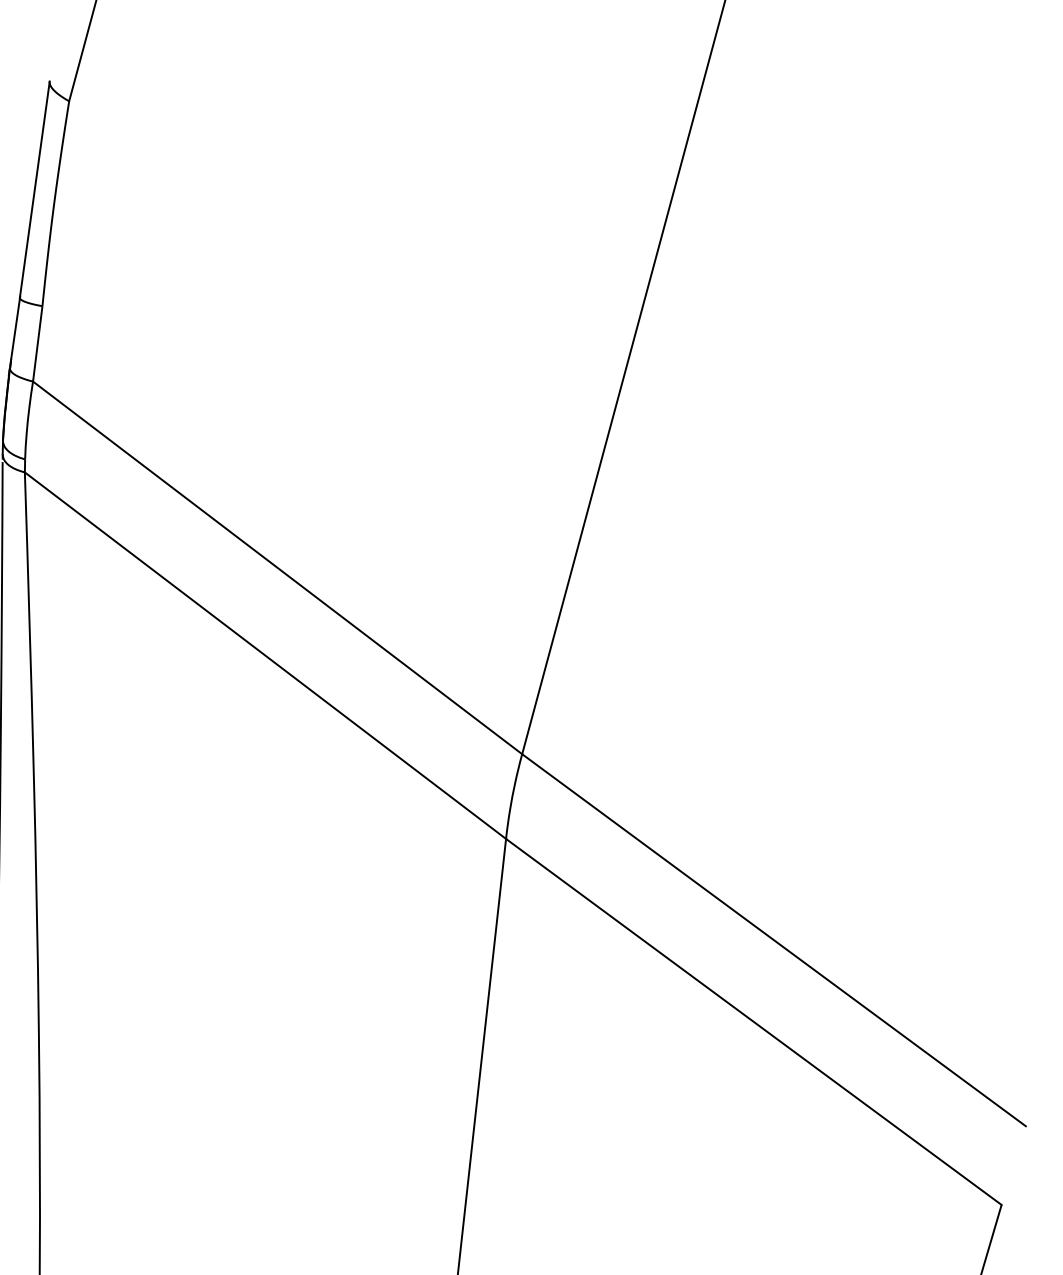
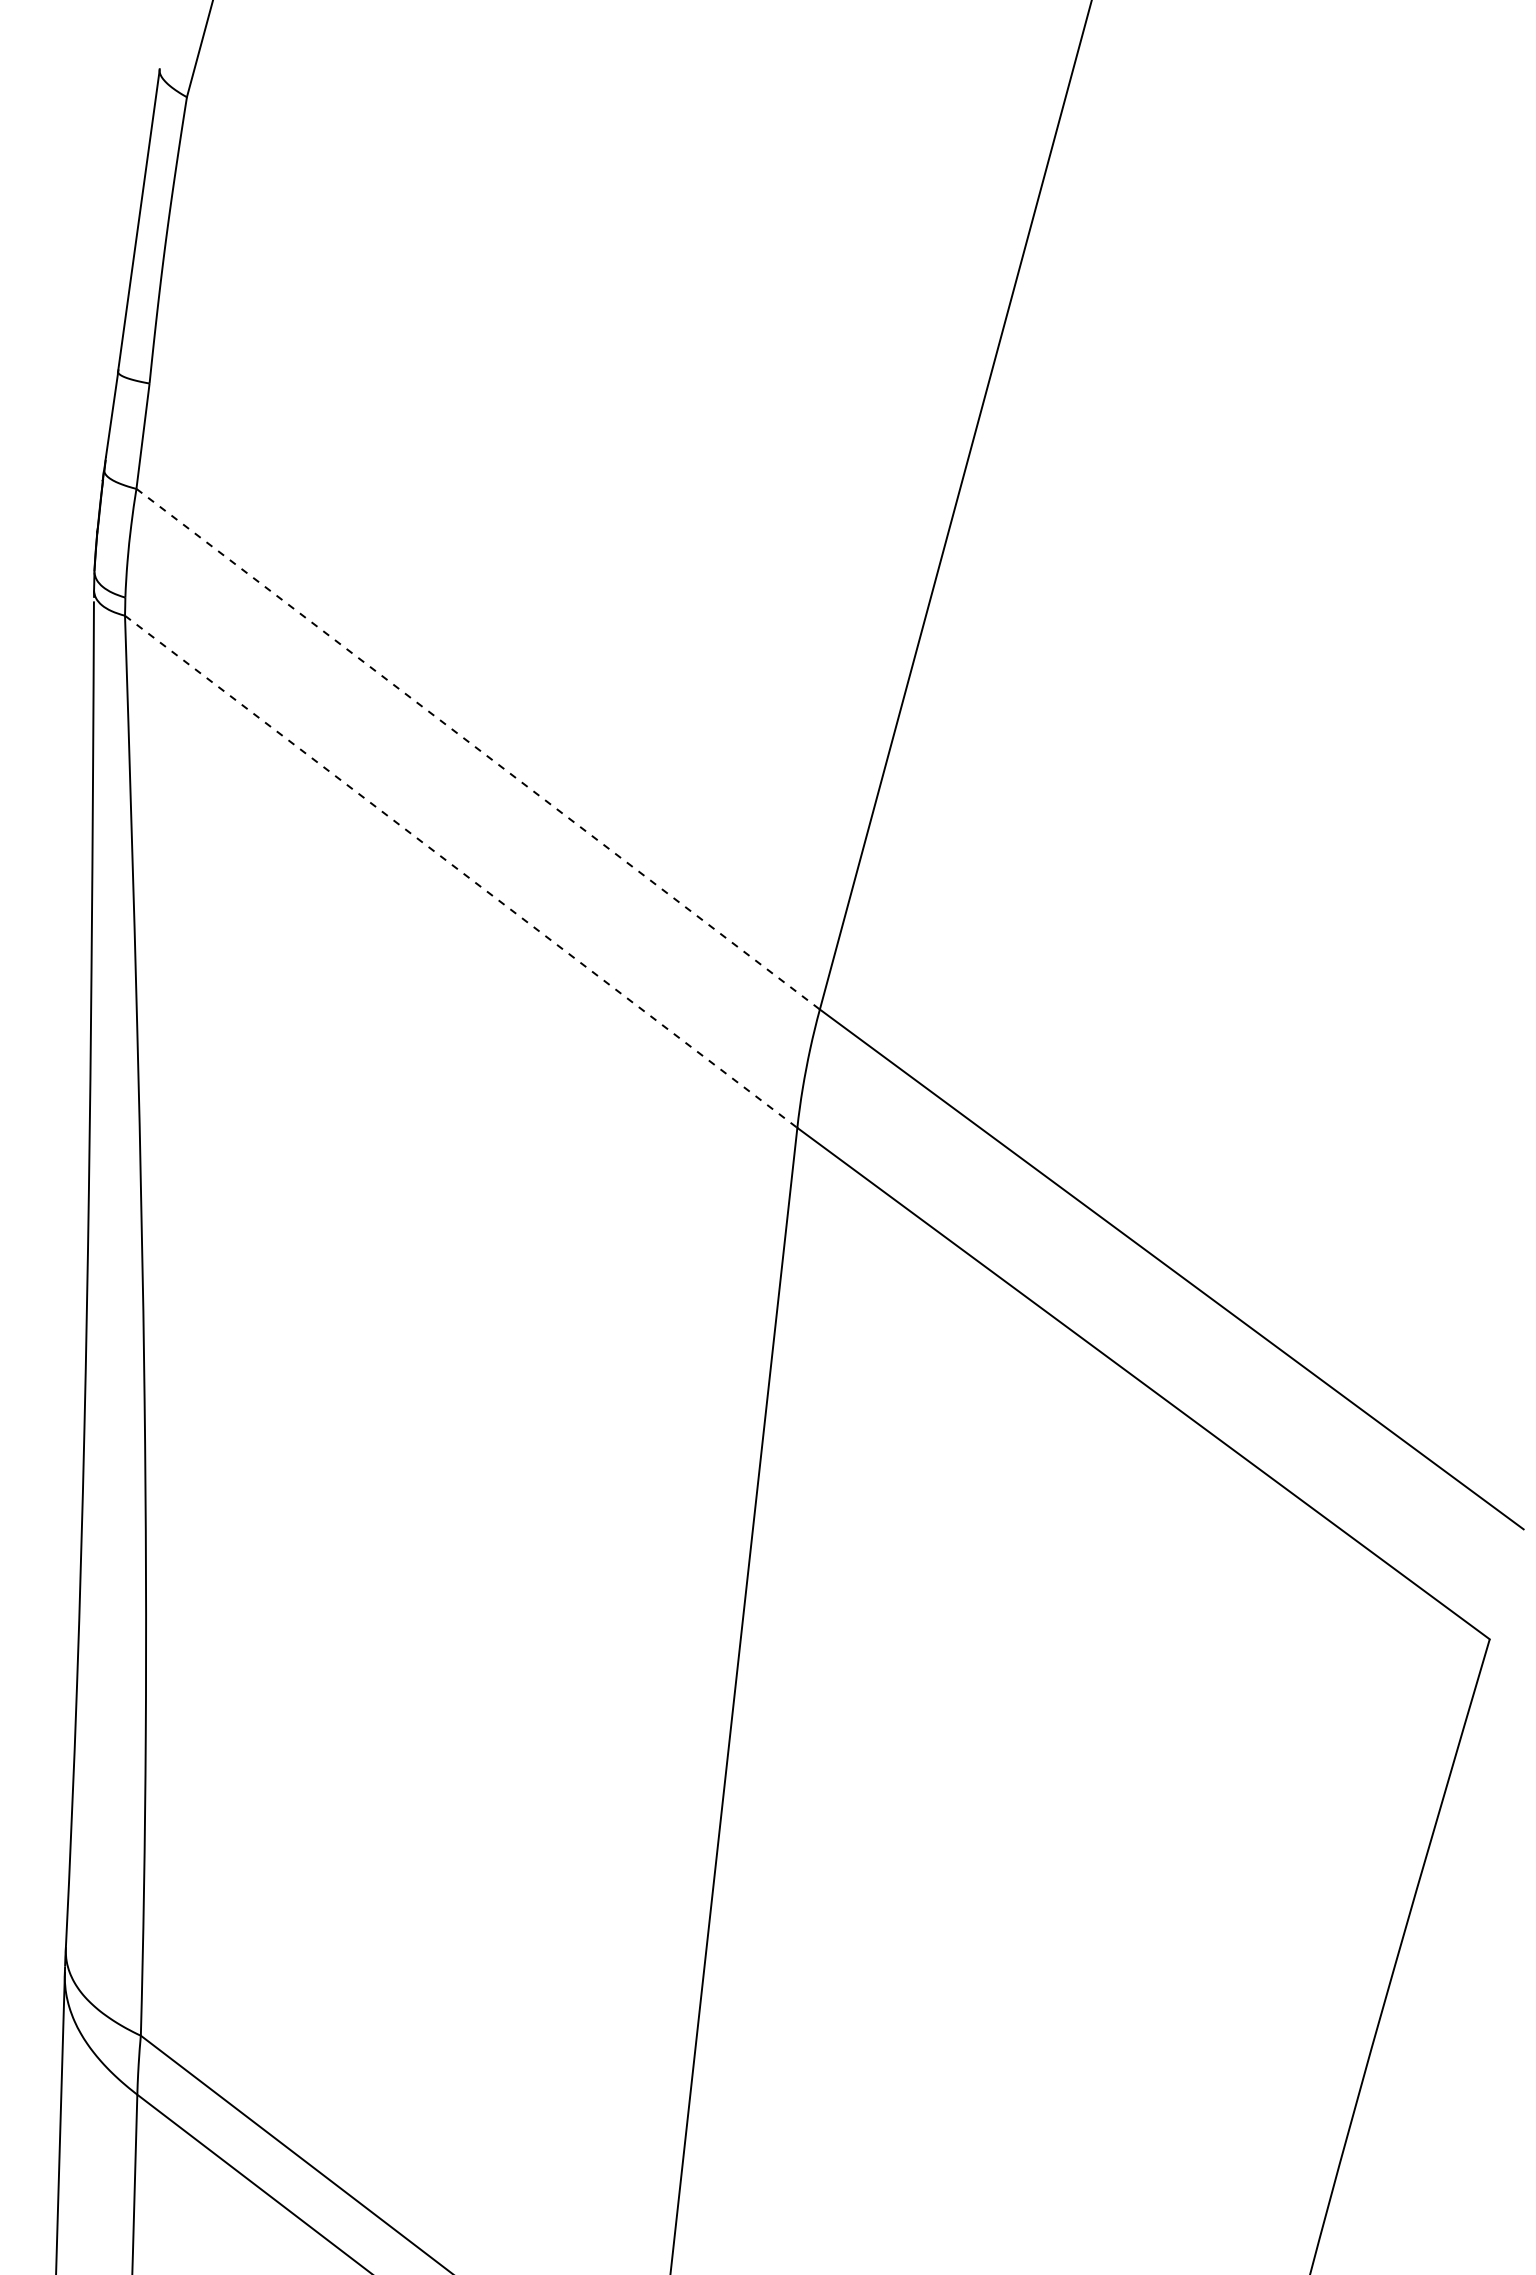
line: (277, 568) -> (478, 749), solid -> dashed
line: (265, 655) -> (461, 871), solid -> dashed

